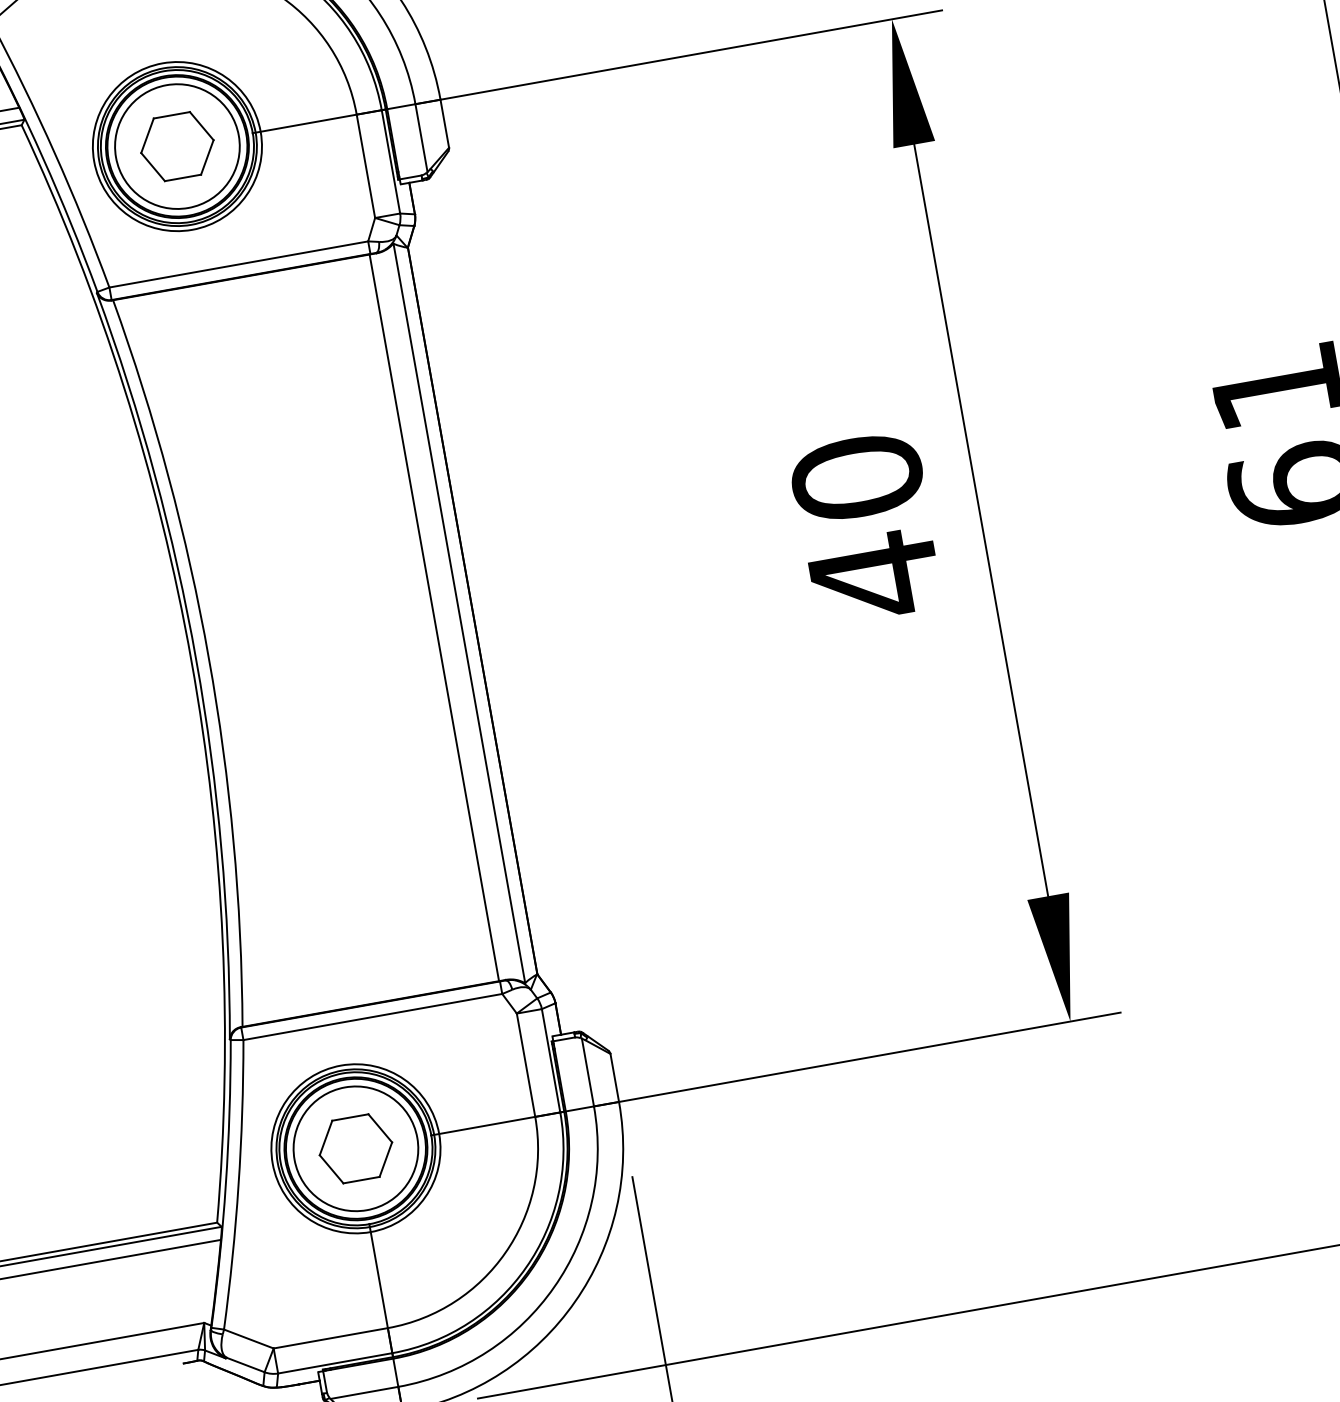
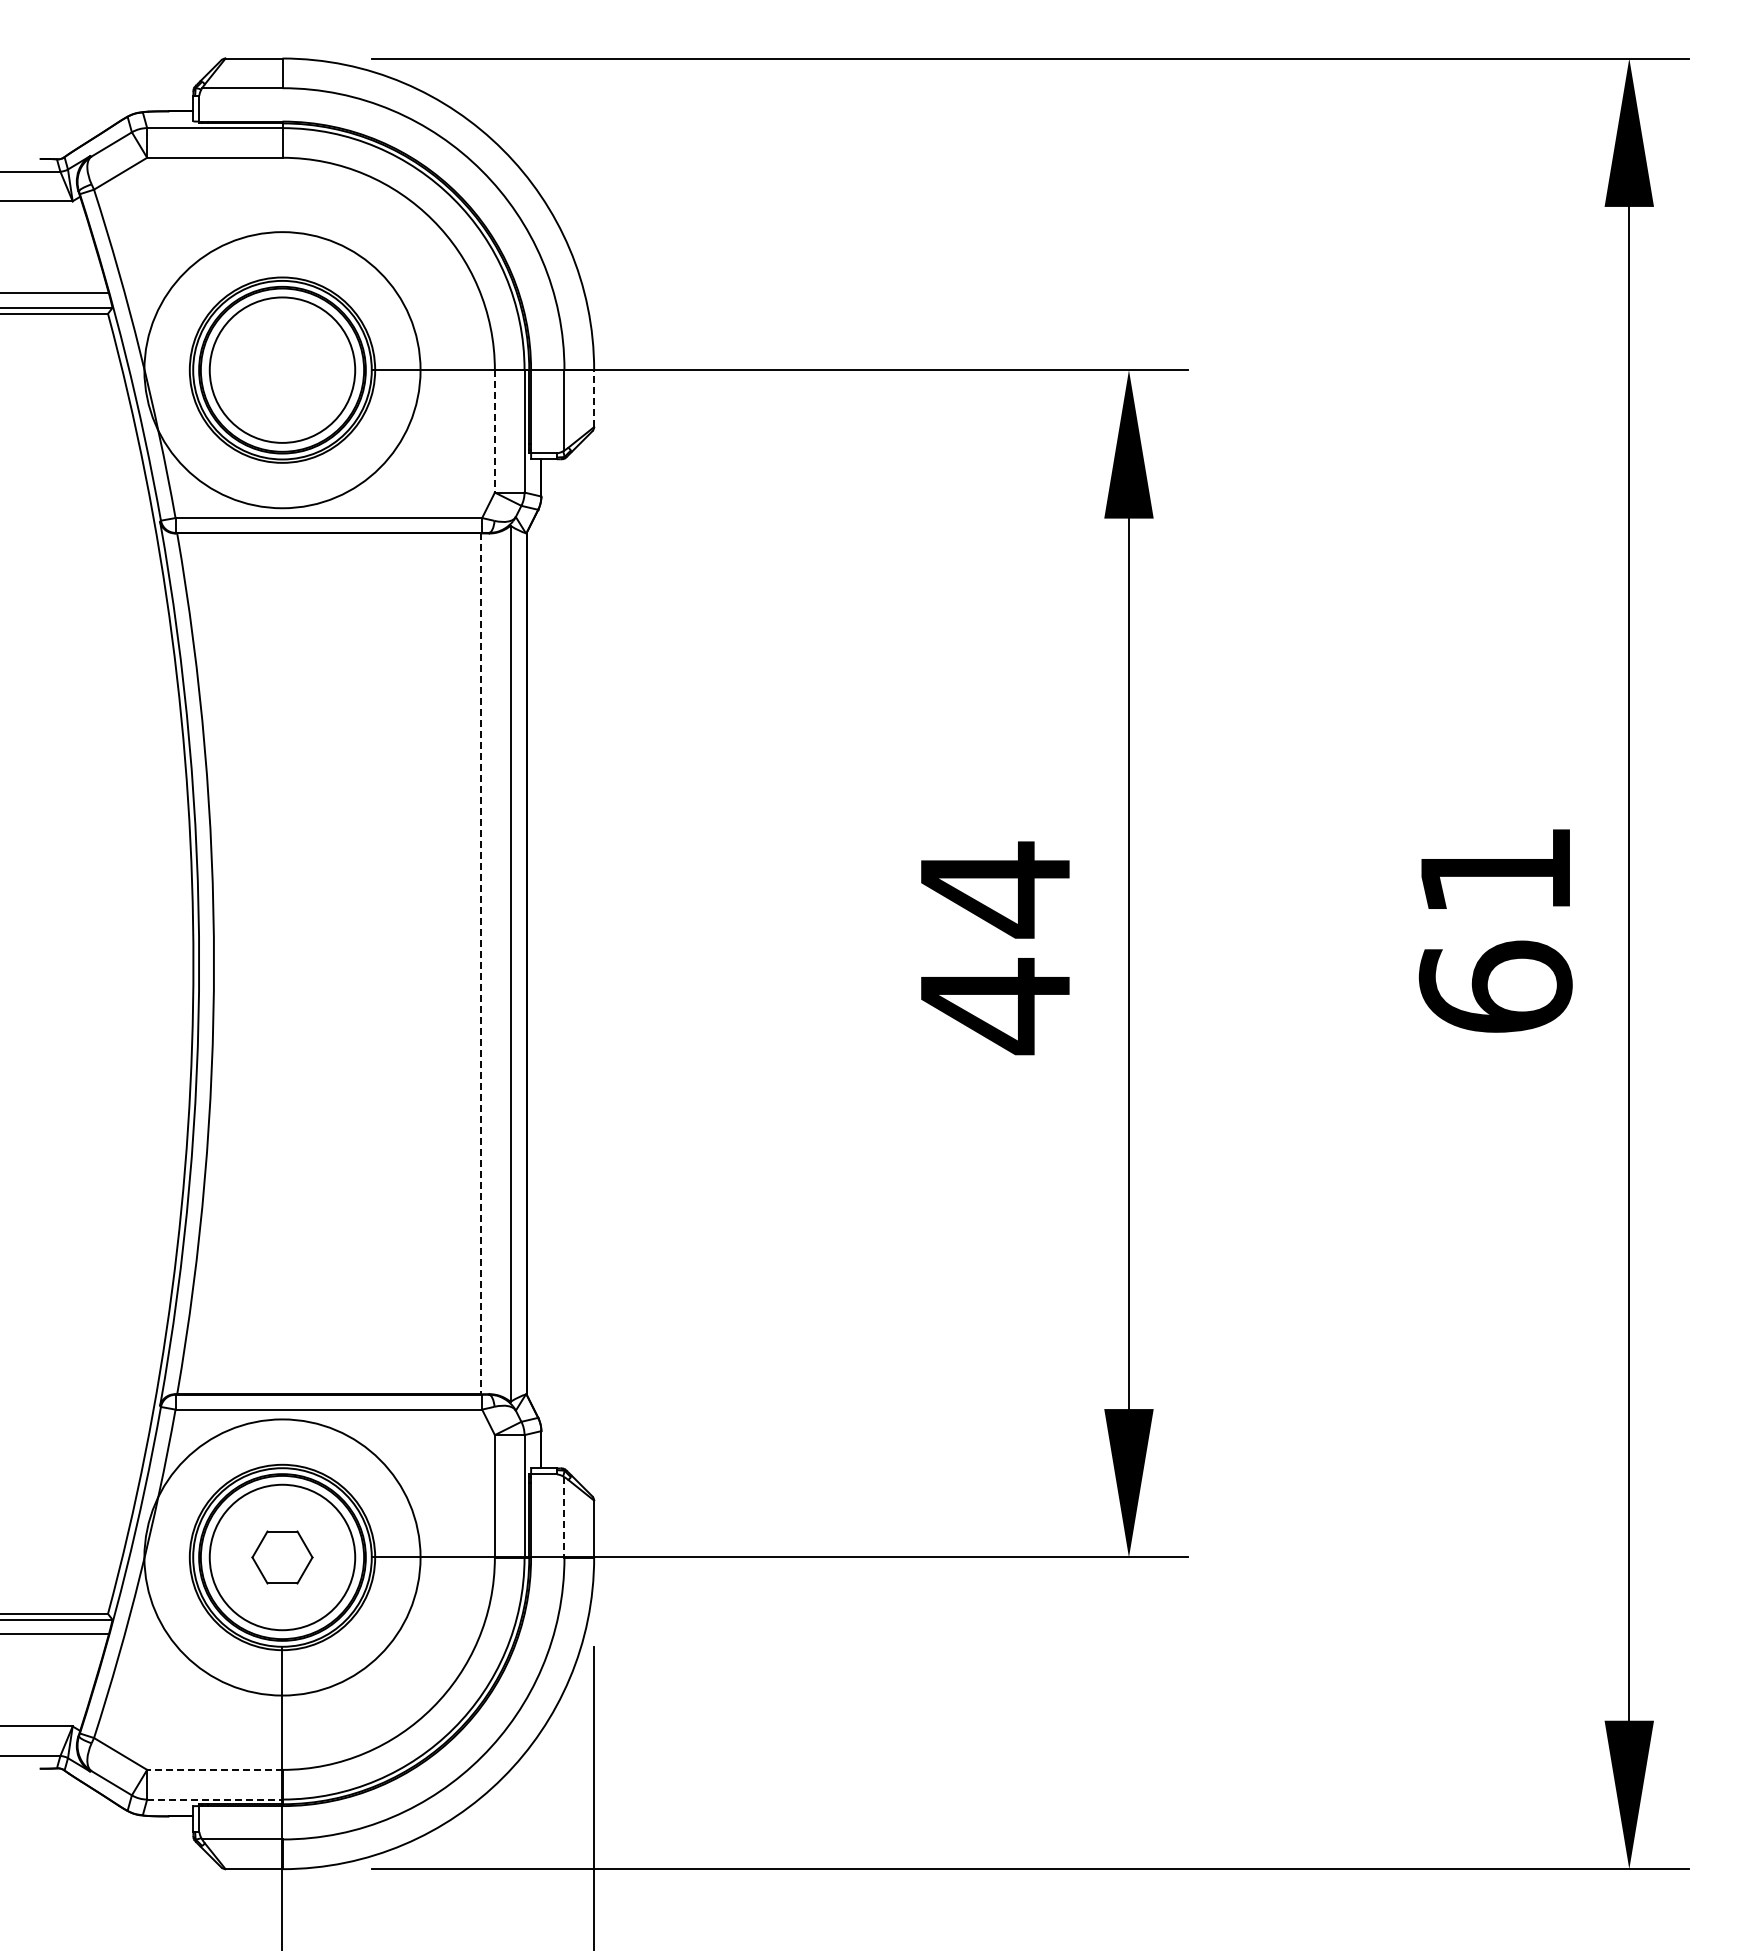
line: (445, 123) -> (594, 398), solid -> dashed
circle: (177, 146) -> (282, 369), size x1.4
part: (177, 146) -> (282, 370), removed
line: (365, 166) -> (494, 431), solid -> dashed
text: (857, 477) -> (995, 889), 40 -> 44
line: (434, 618) -> (481, 964), solid -> dashed
line: (587, 1072) -> (564, 1517), solid -> dashed
circle: (355, 1148) -> (282, 1557), size x1.4
part: (355, 1148) -> (282, 1557), size x0.7
line: (330, 1338) -> (214, 1769), solid -> dashed
line: (334, 1363) -> (214, 1799), solid -> dashed

